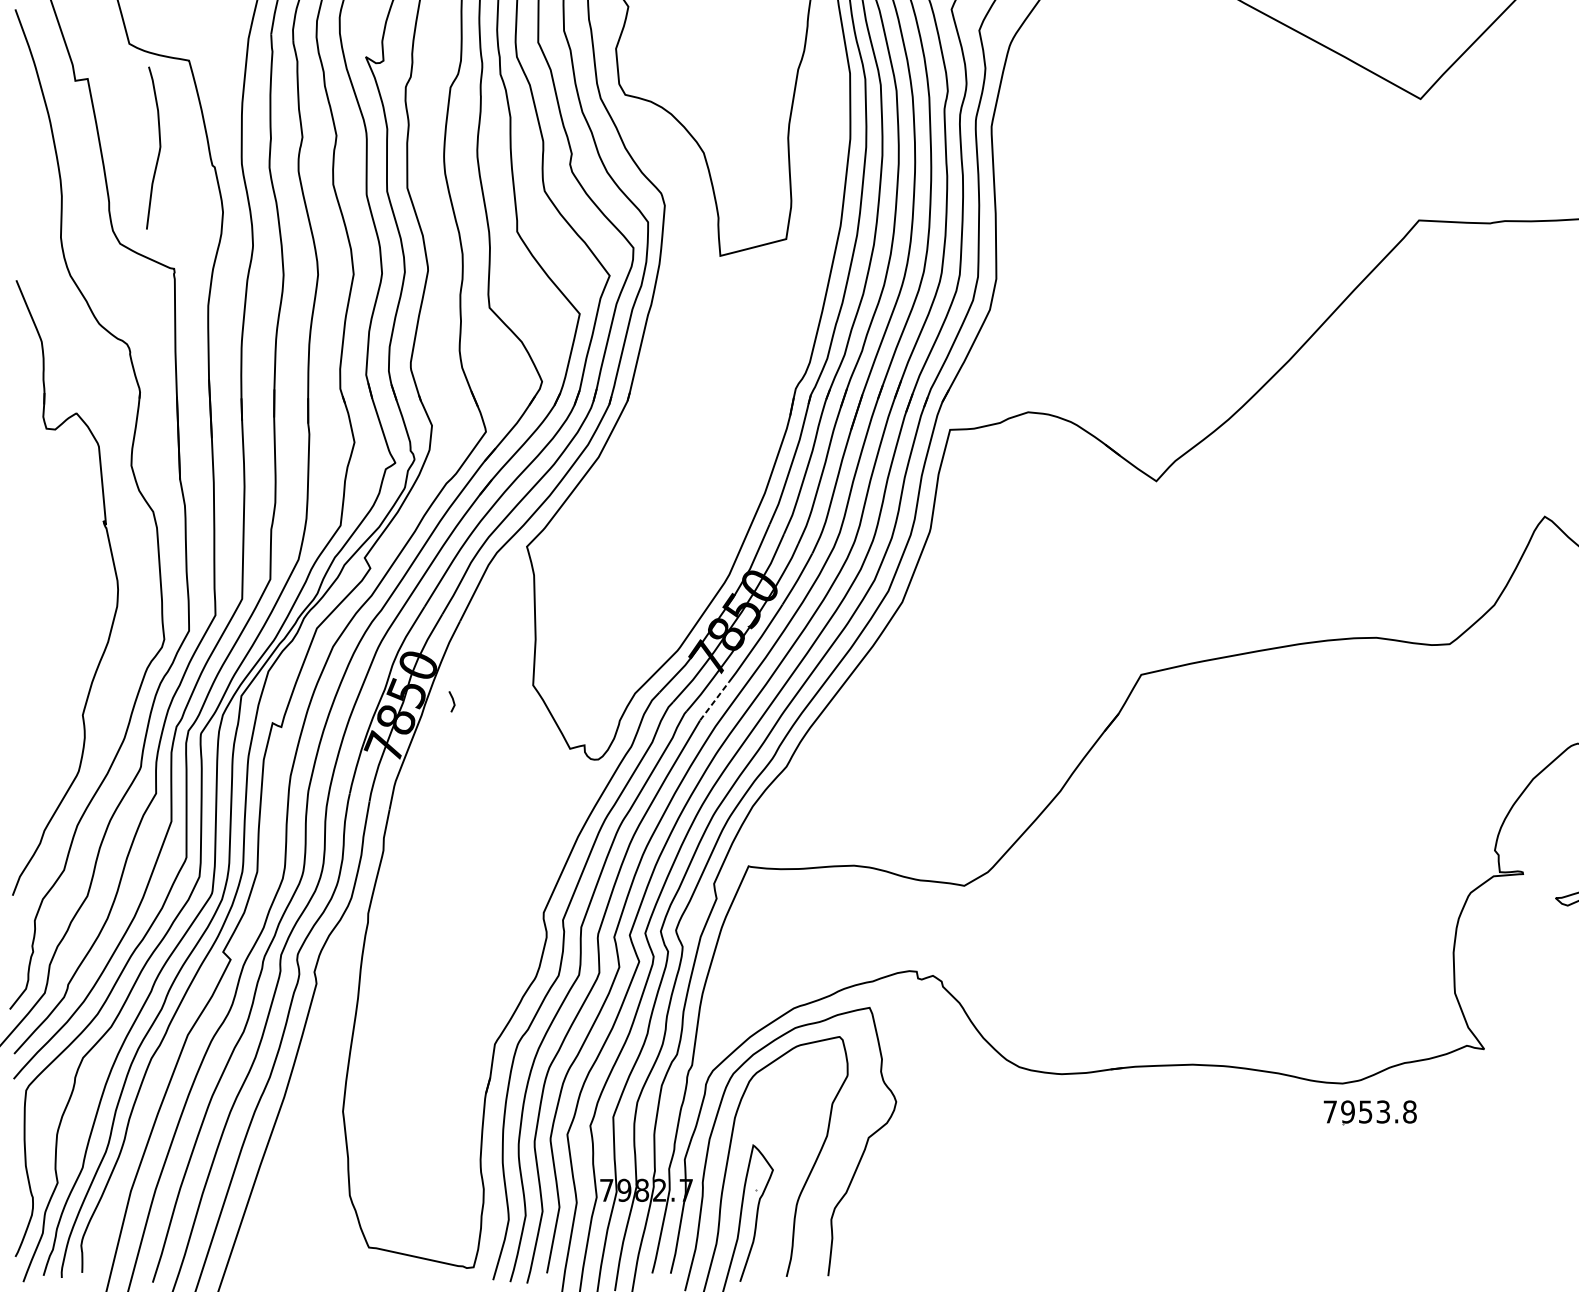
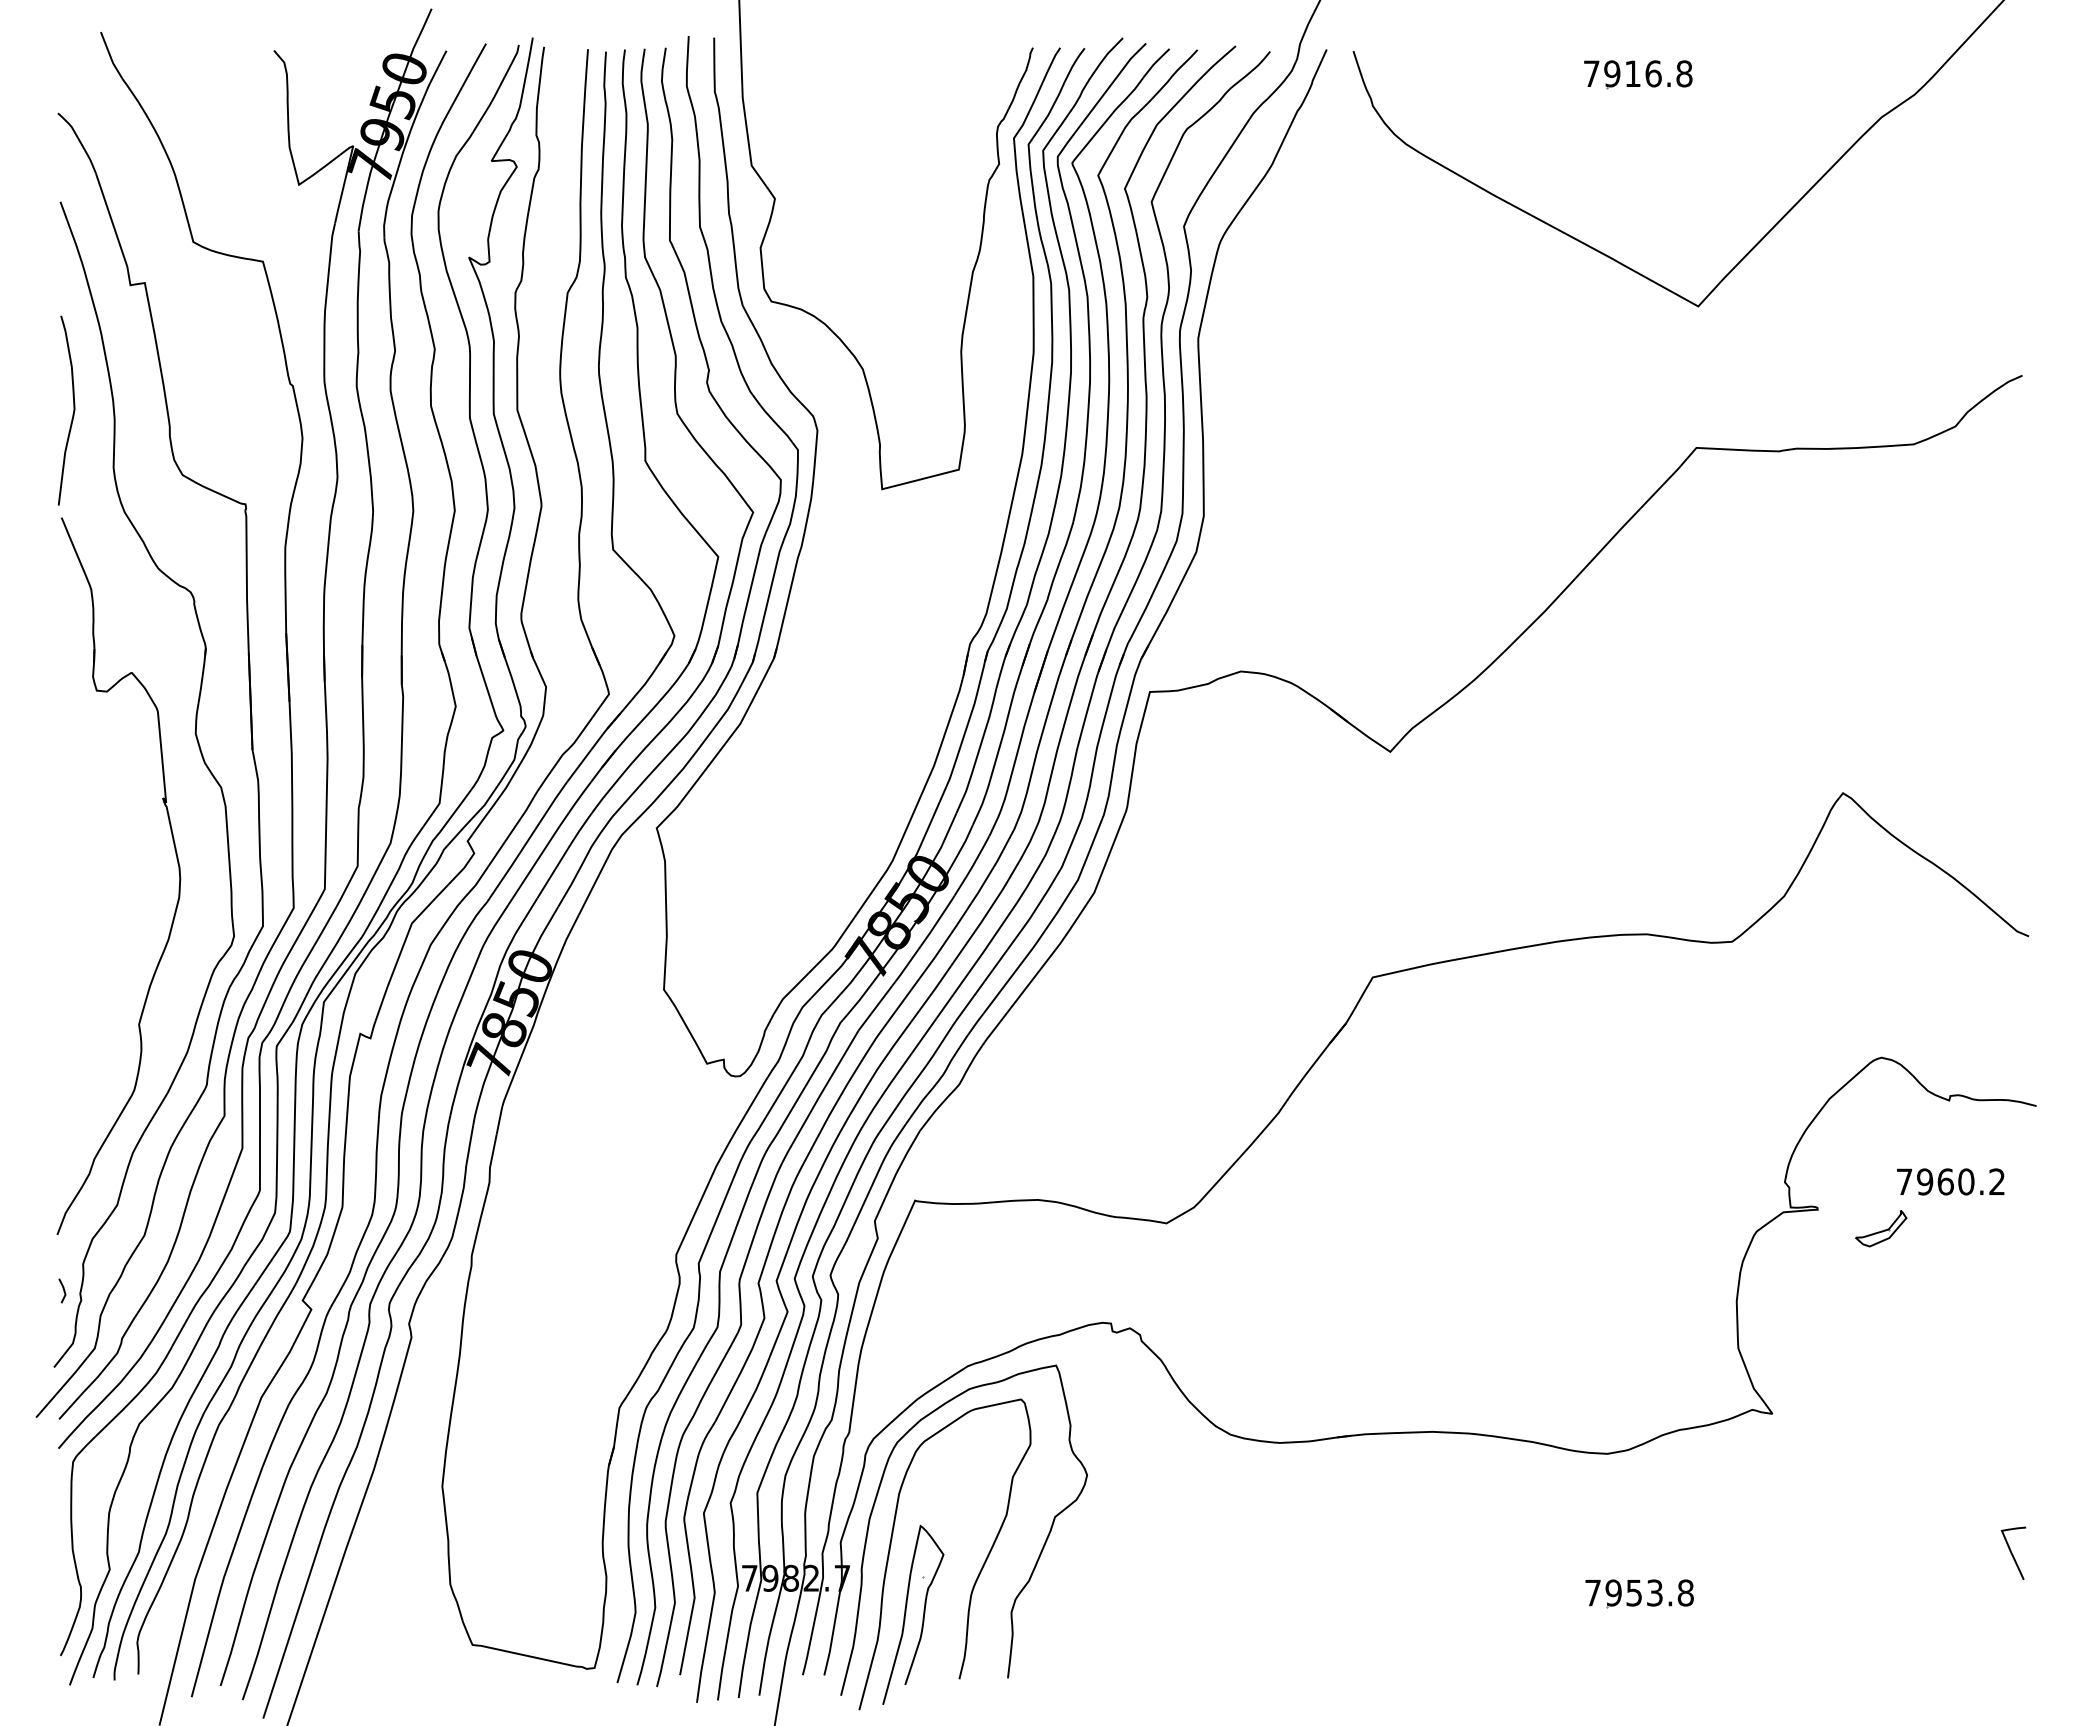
curve: (158, 150) -> (72, 413), moved
line: (452, 701) -> (63, 1290), moved
line: (713, 701) -> (874, 1008), dashed -> solid
part: (1370, 1112) -> (1639, 1593), moved

